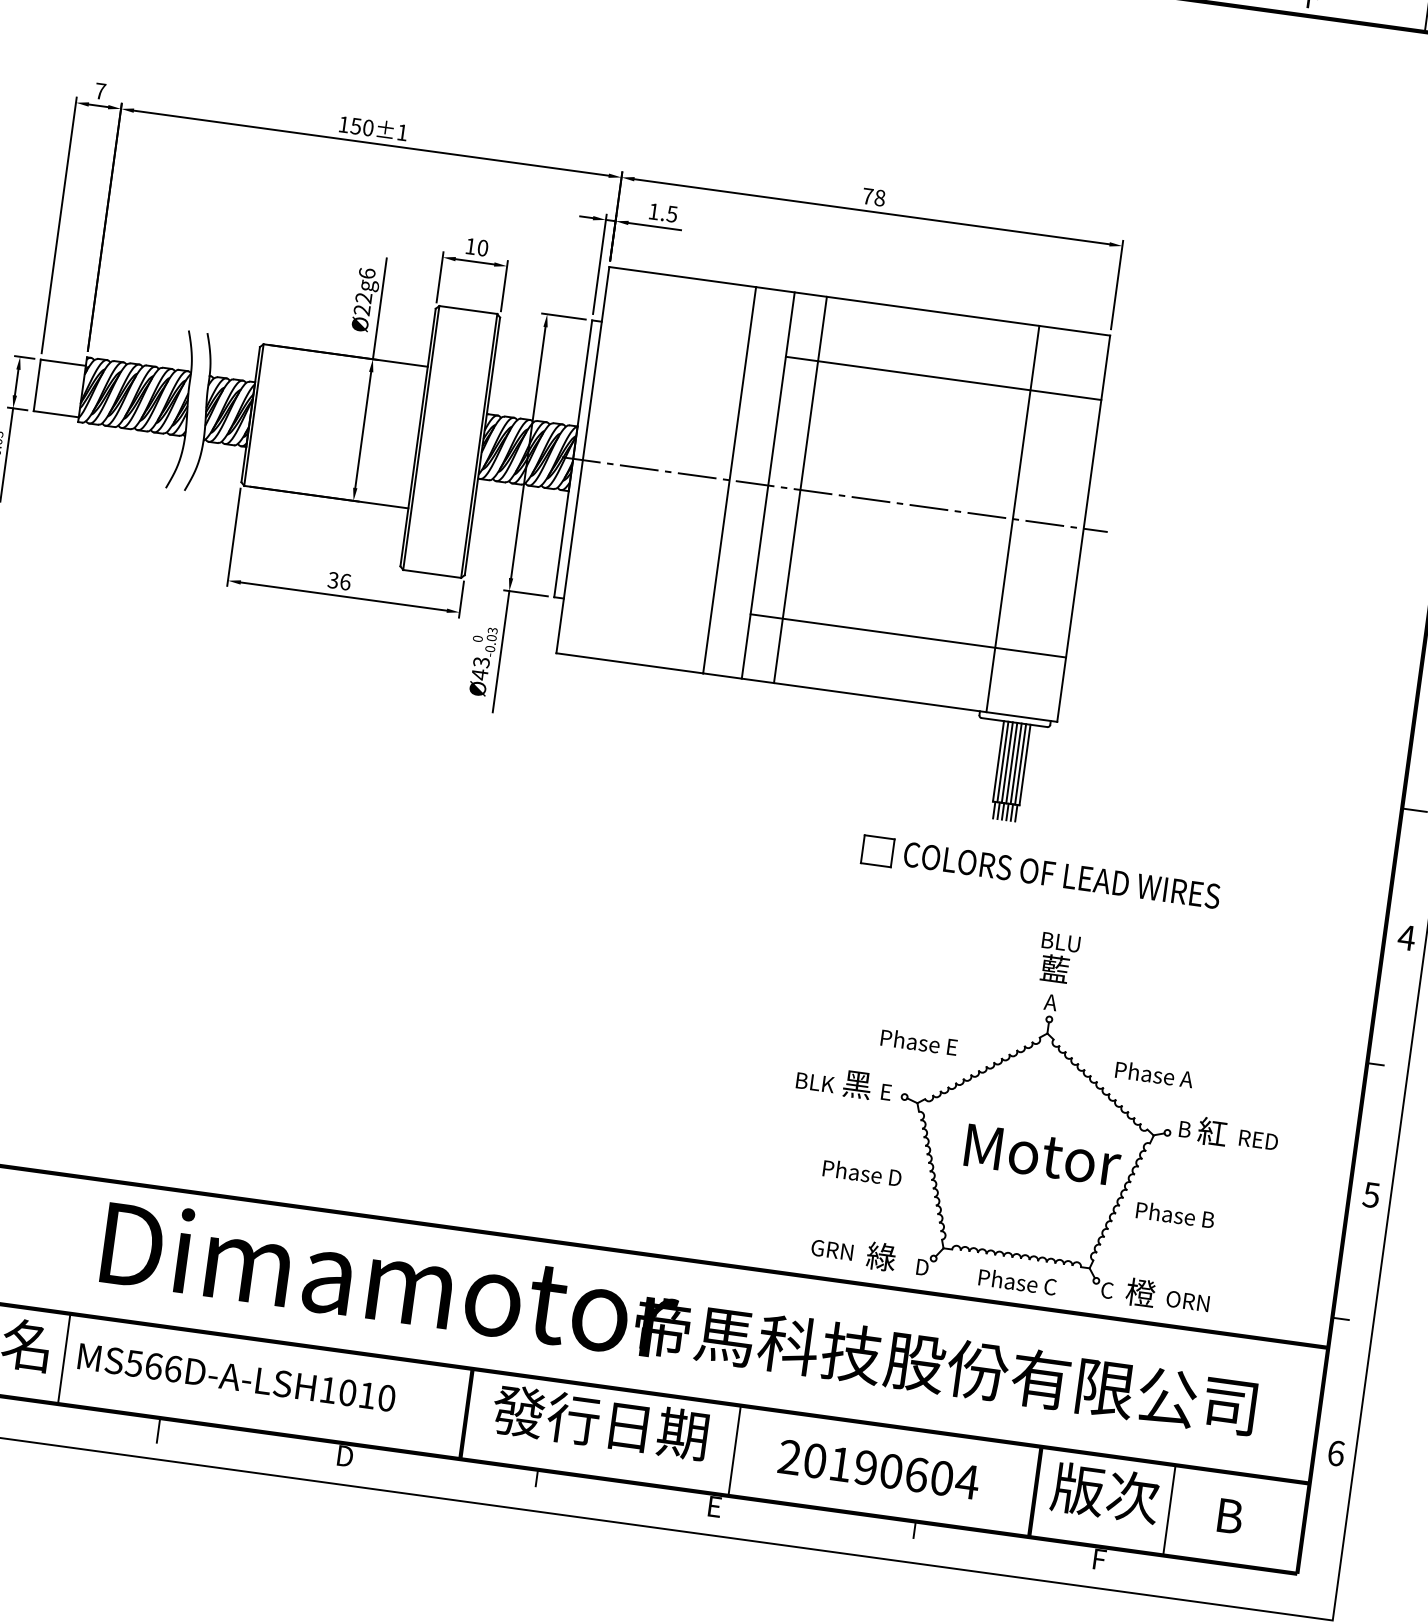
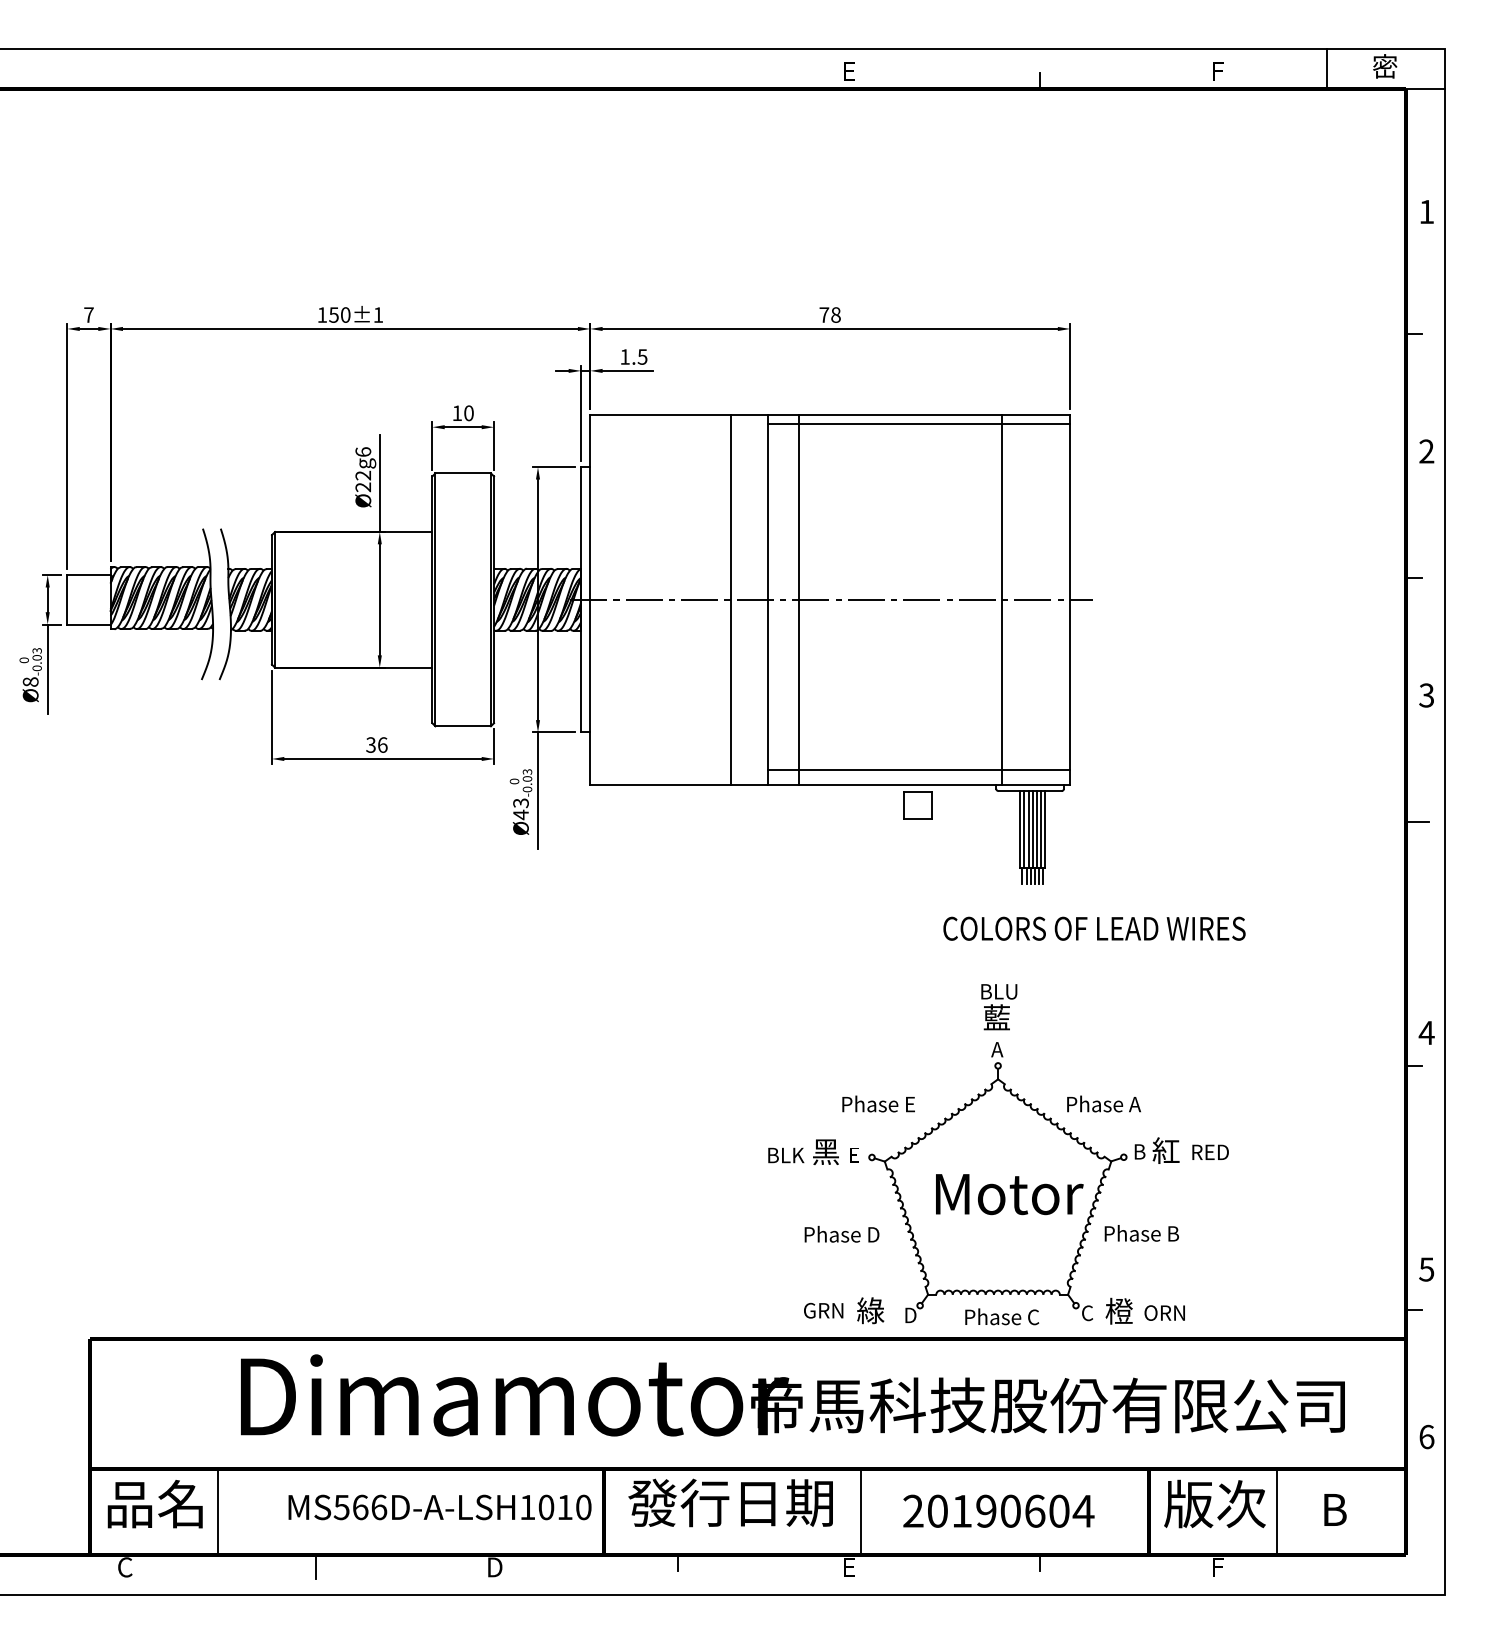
line: (943, 378) -> (918, 424), moved
line: (907, 636) -> (918, 770), moved
part: (877, 850) -> (917, 805), moved
text: (1406, 937) -> (1426, 1032), moved
part: (1037, 1112) -> (998, 1154), moved
text: (1371, 1195) -> (1426, 1269), moved
text: (236, 1377) -> (439, 1507), moved

